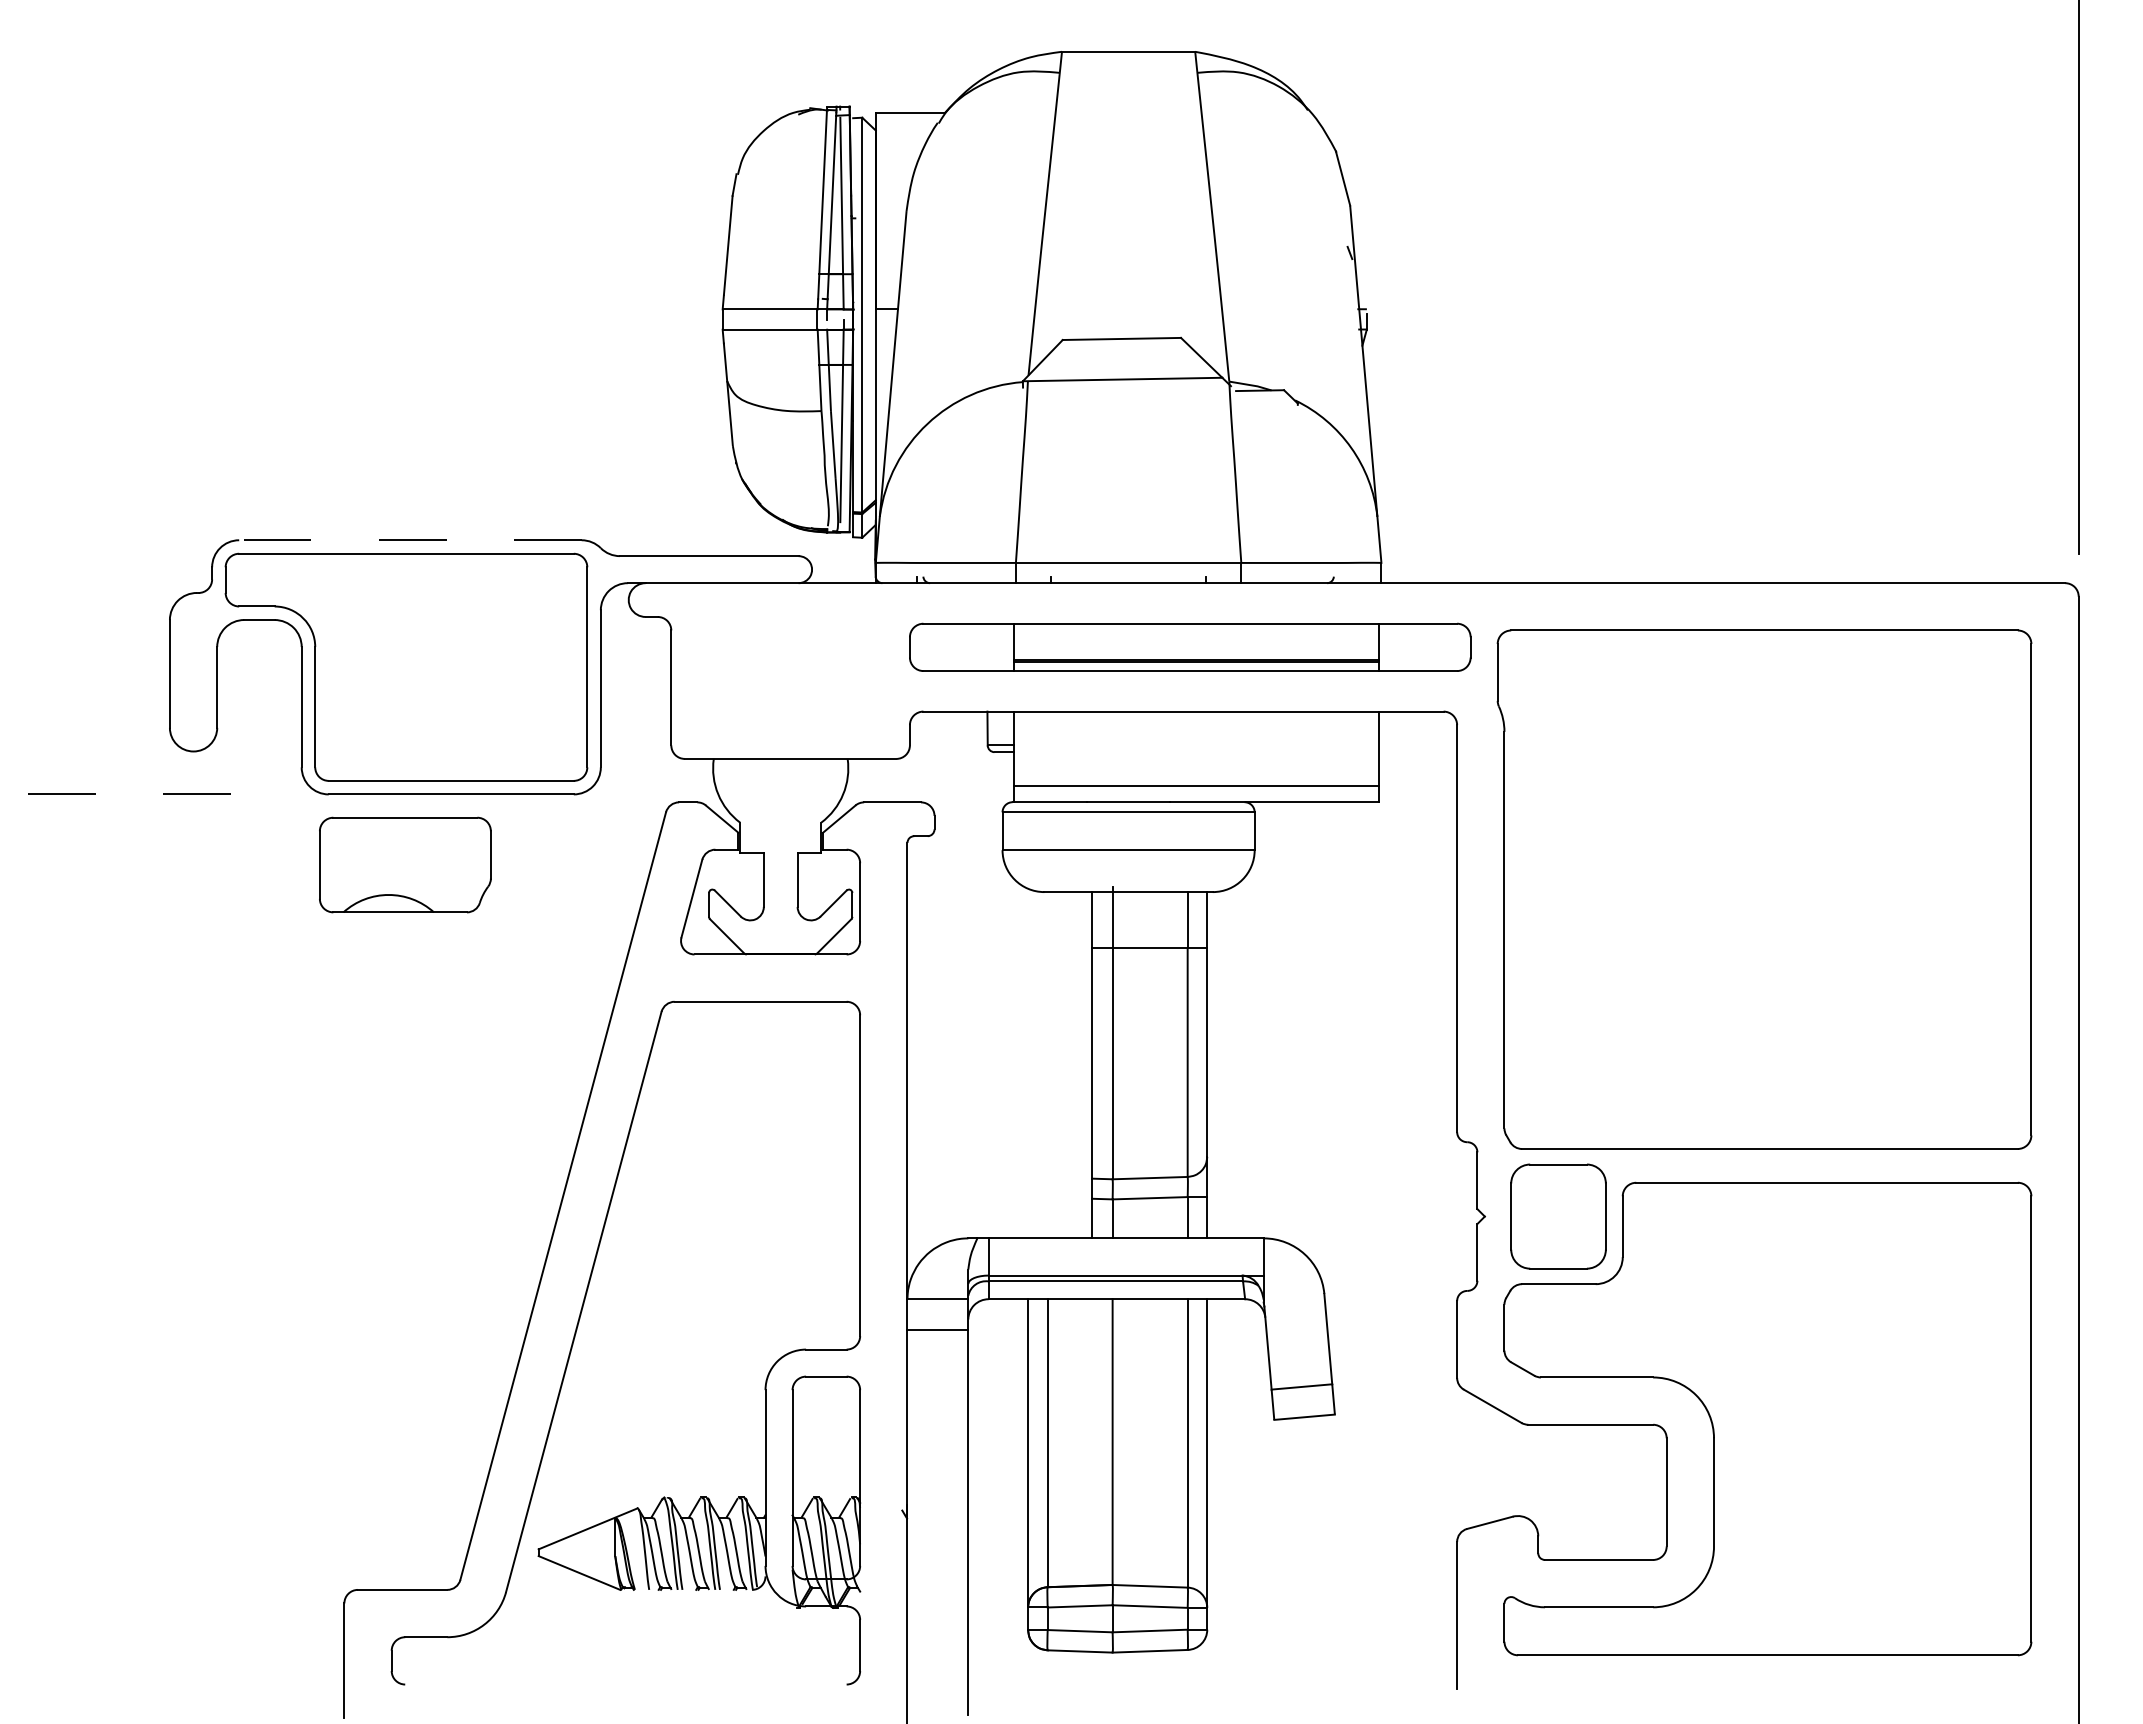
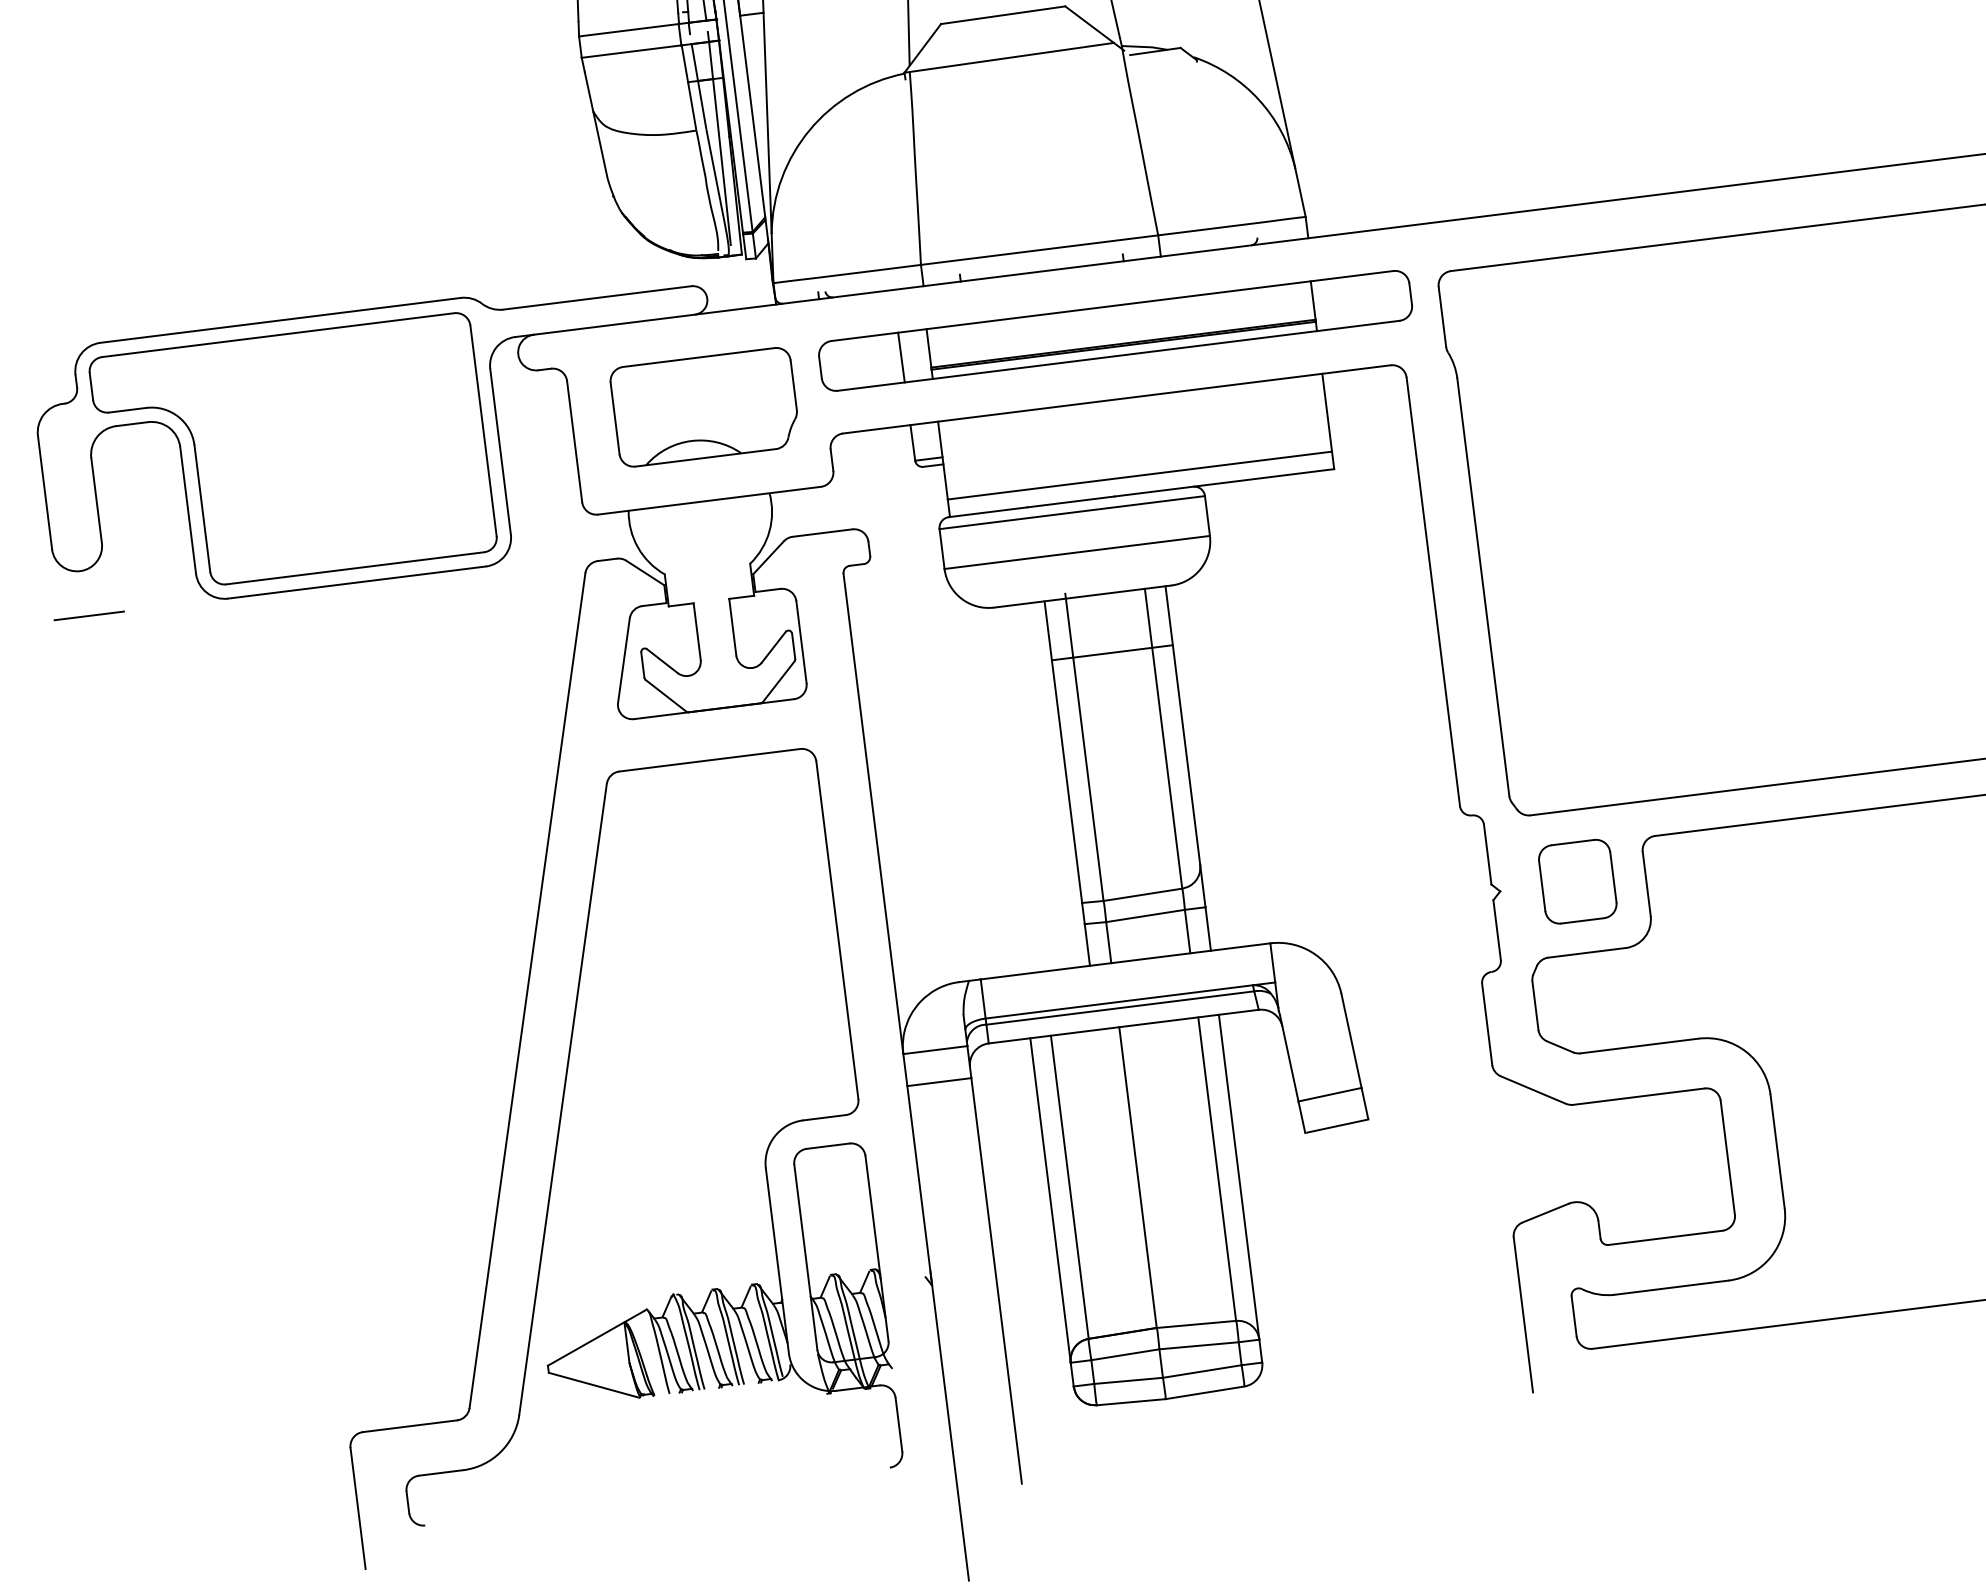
line: (409, 540) -> (279, 320), dashed -> solid
line: (986, 647) -> (901, 357), added
part: (405, 864) -> (705, 406), moved
part: (1558, 1216) -> (1577, 881), size x0.71

